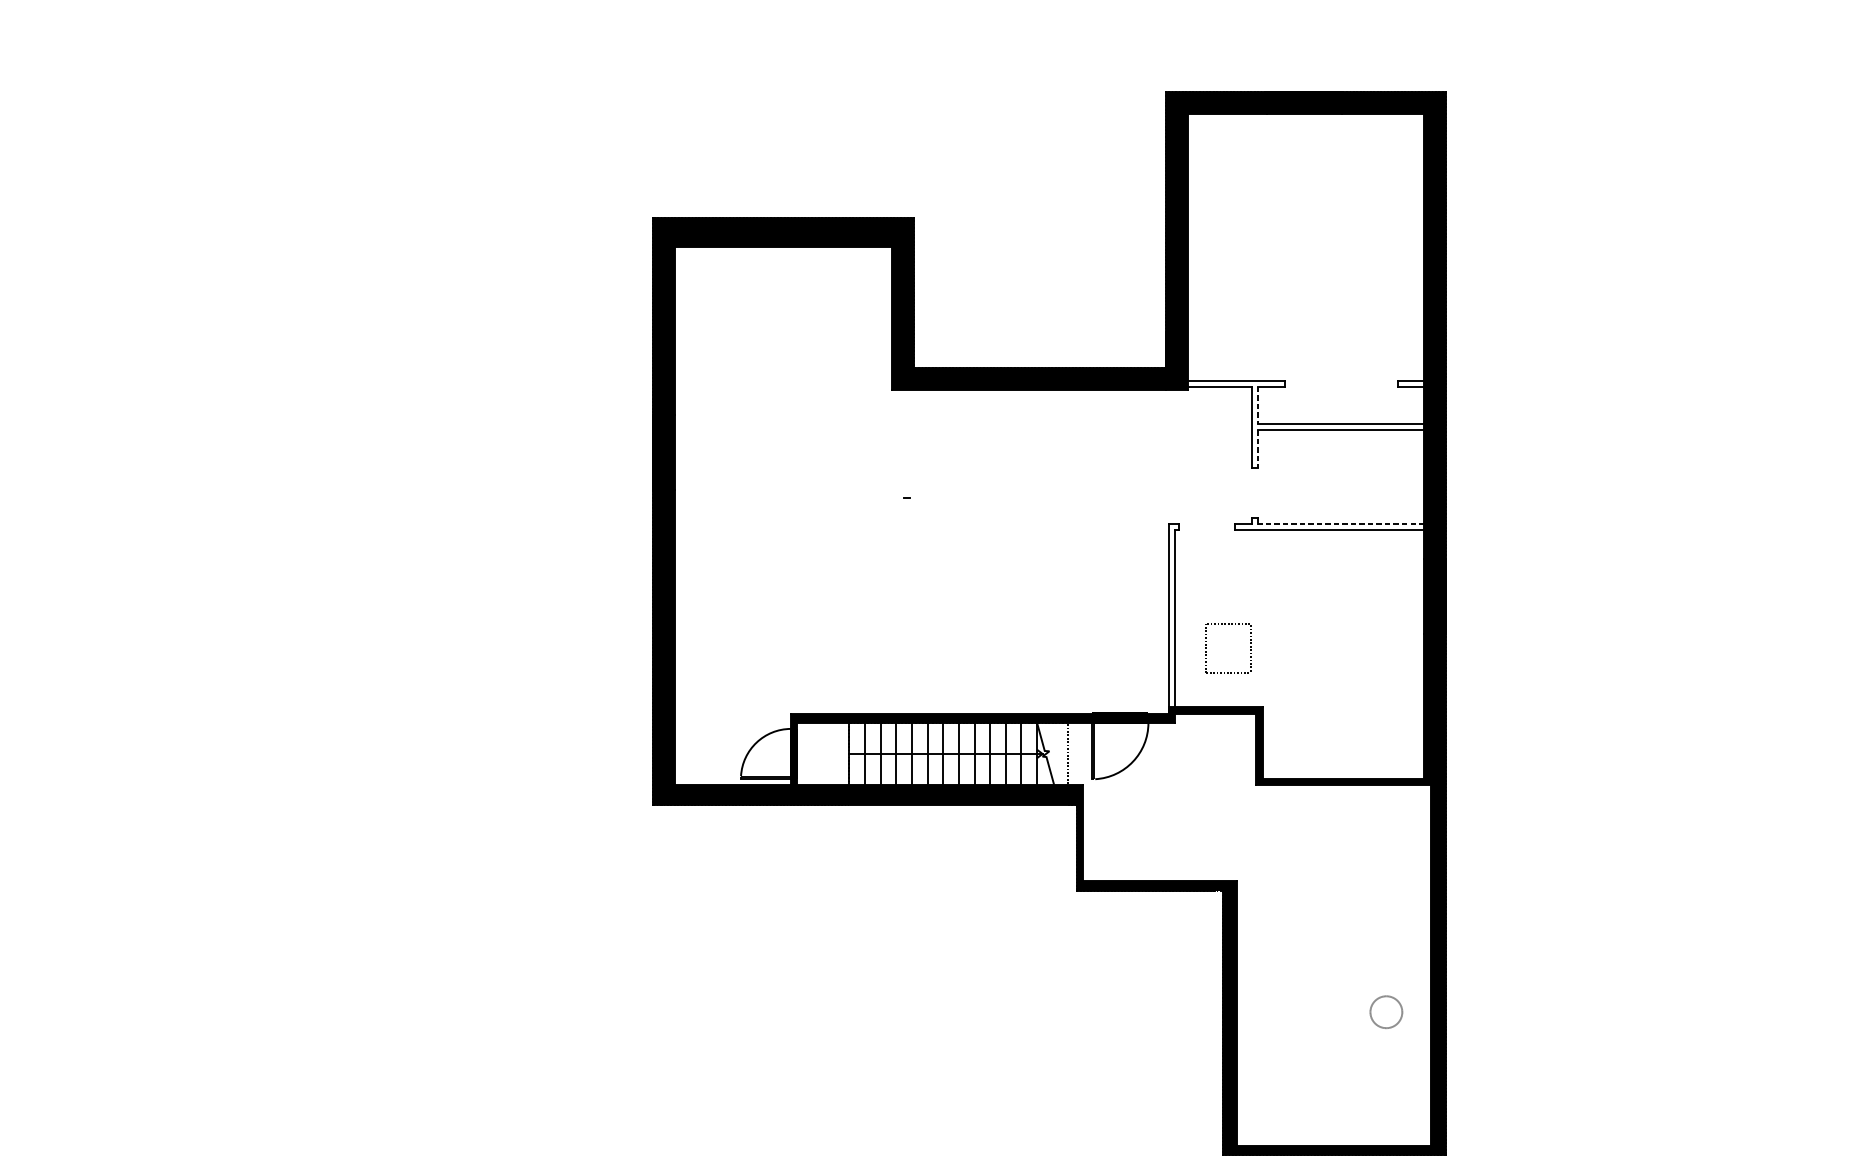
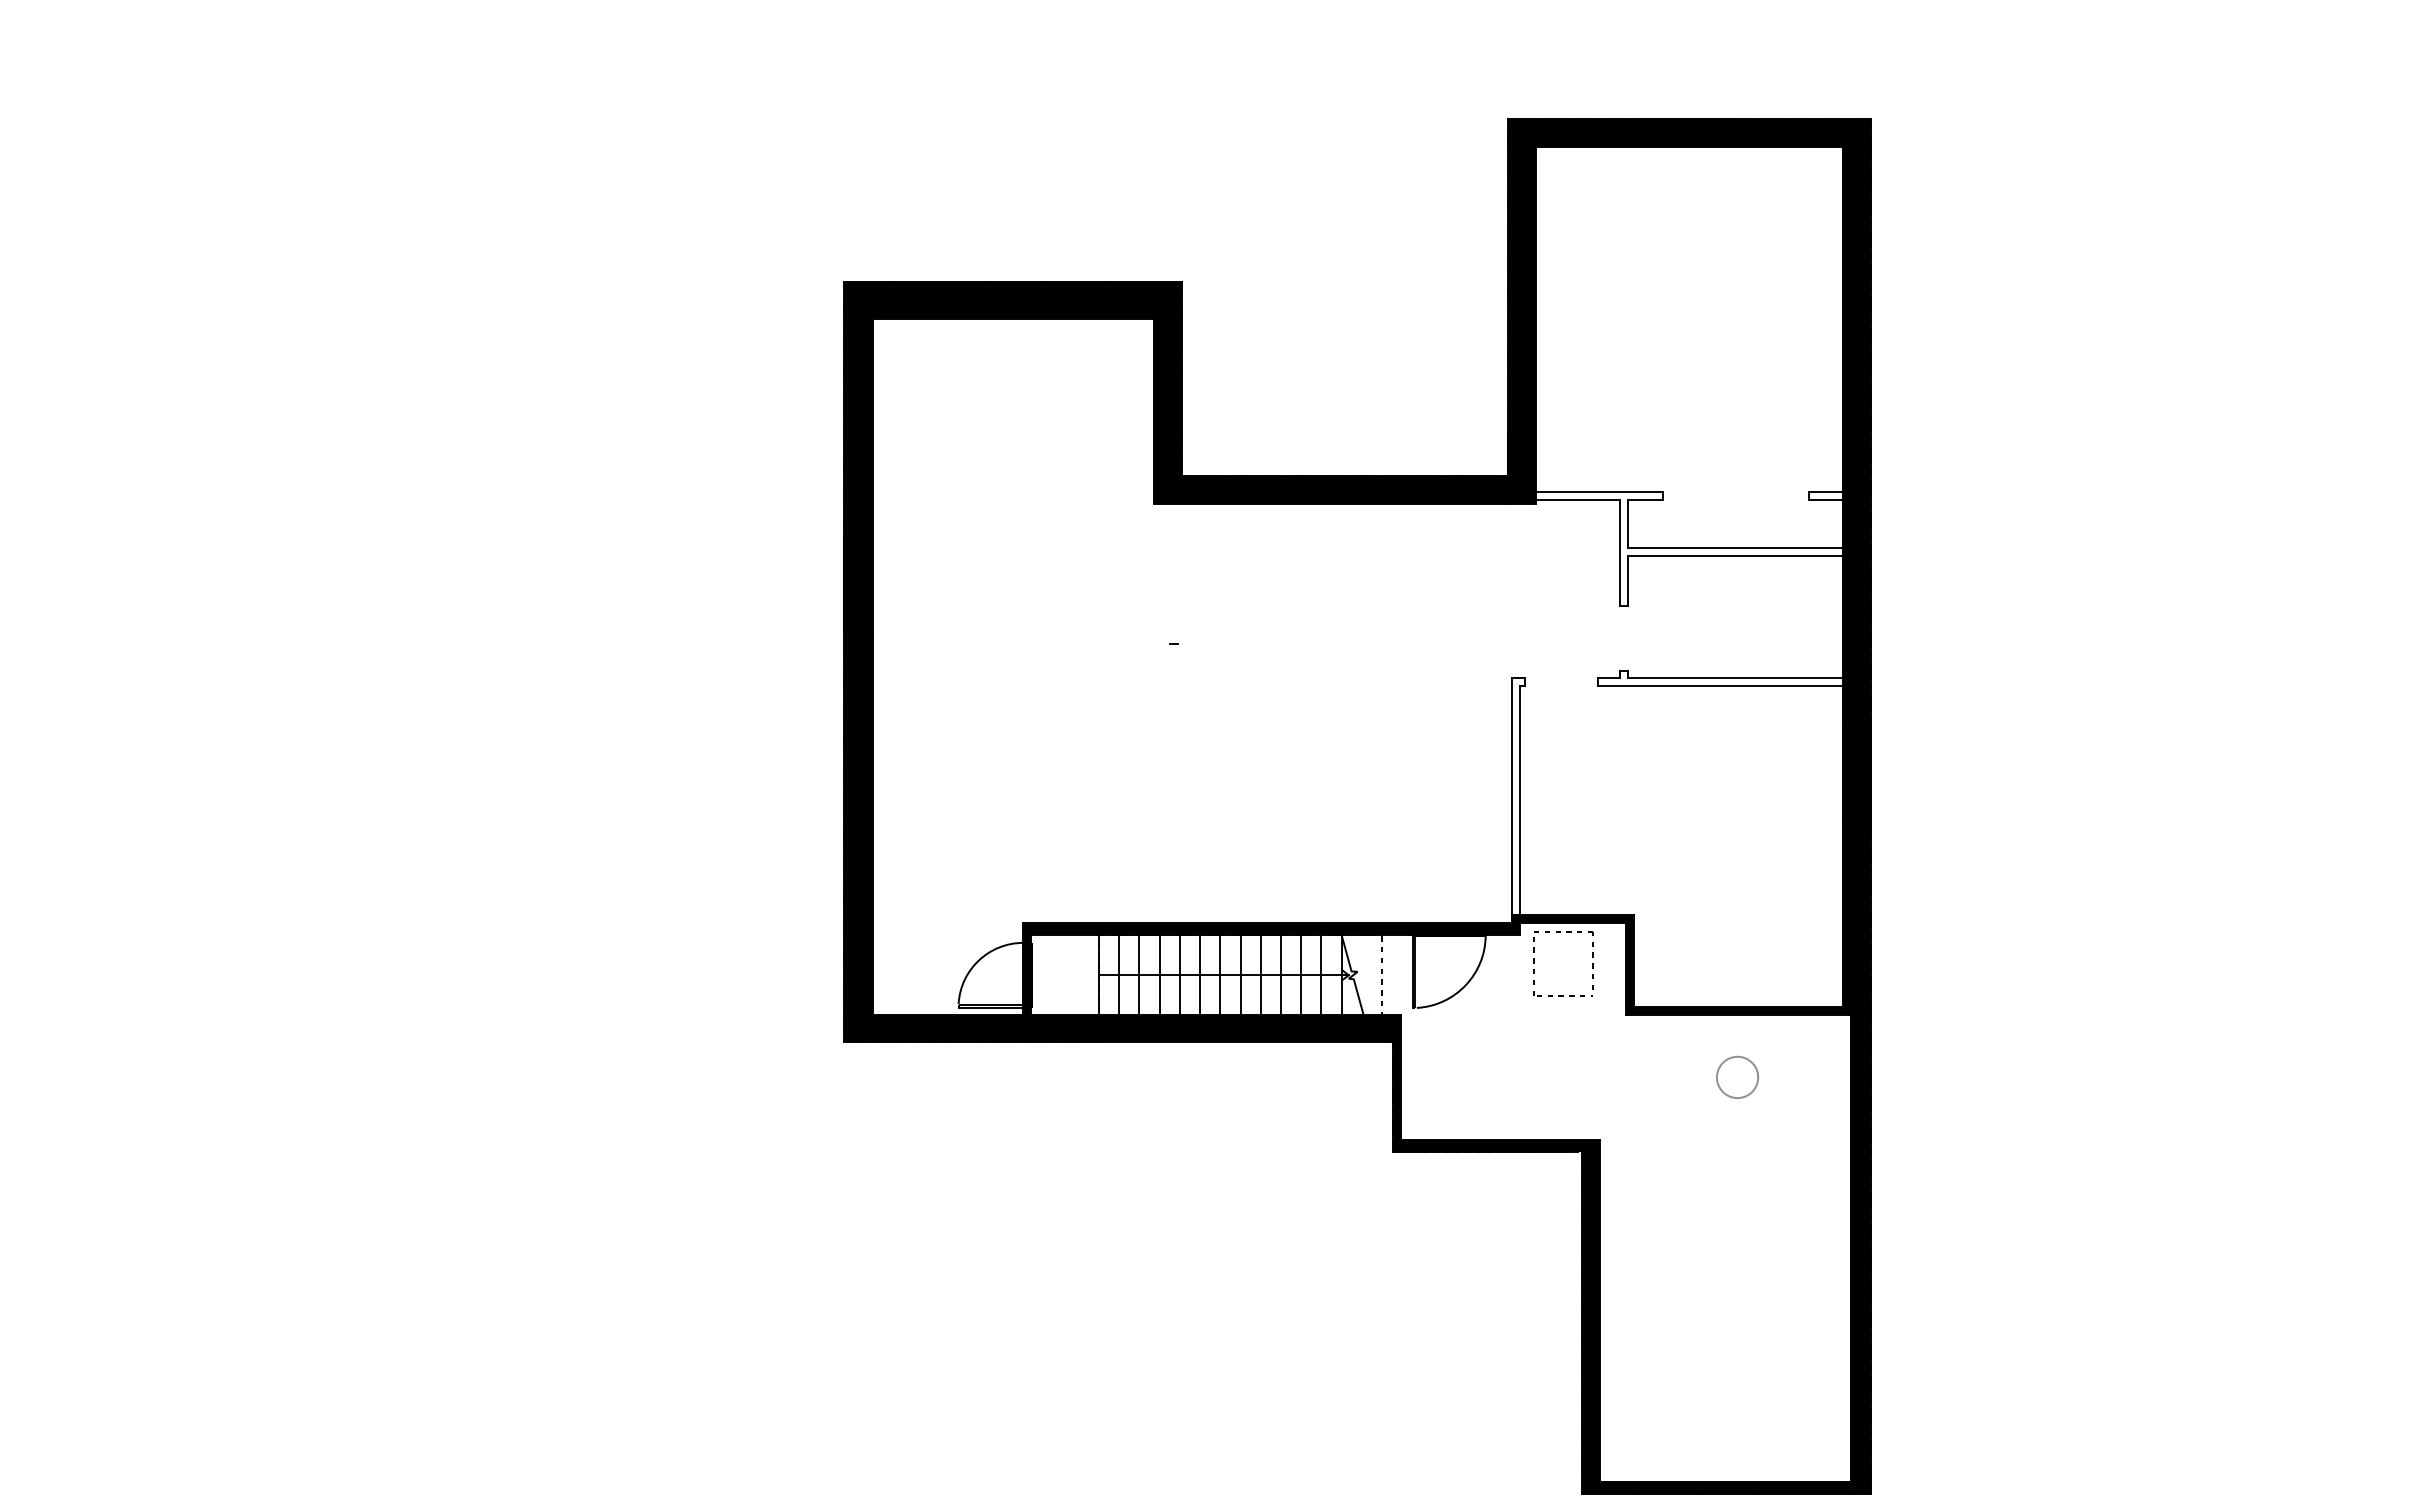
line: (1258, 405) -> (1627, 524), dashed -> solid
line: (1258, 449) -> (1627, 581), dashed -> solid
line: (1340, 523) -> (1734, 677), dashed -> solid
part: (1206, 648) -> (1534, 963), moved
circle: (1386, 1012) -> (1737, 1077), moved

